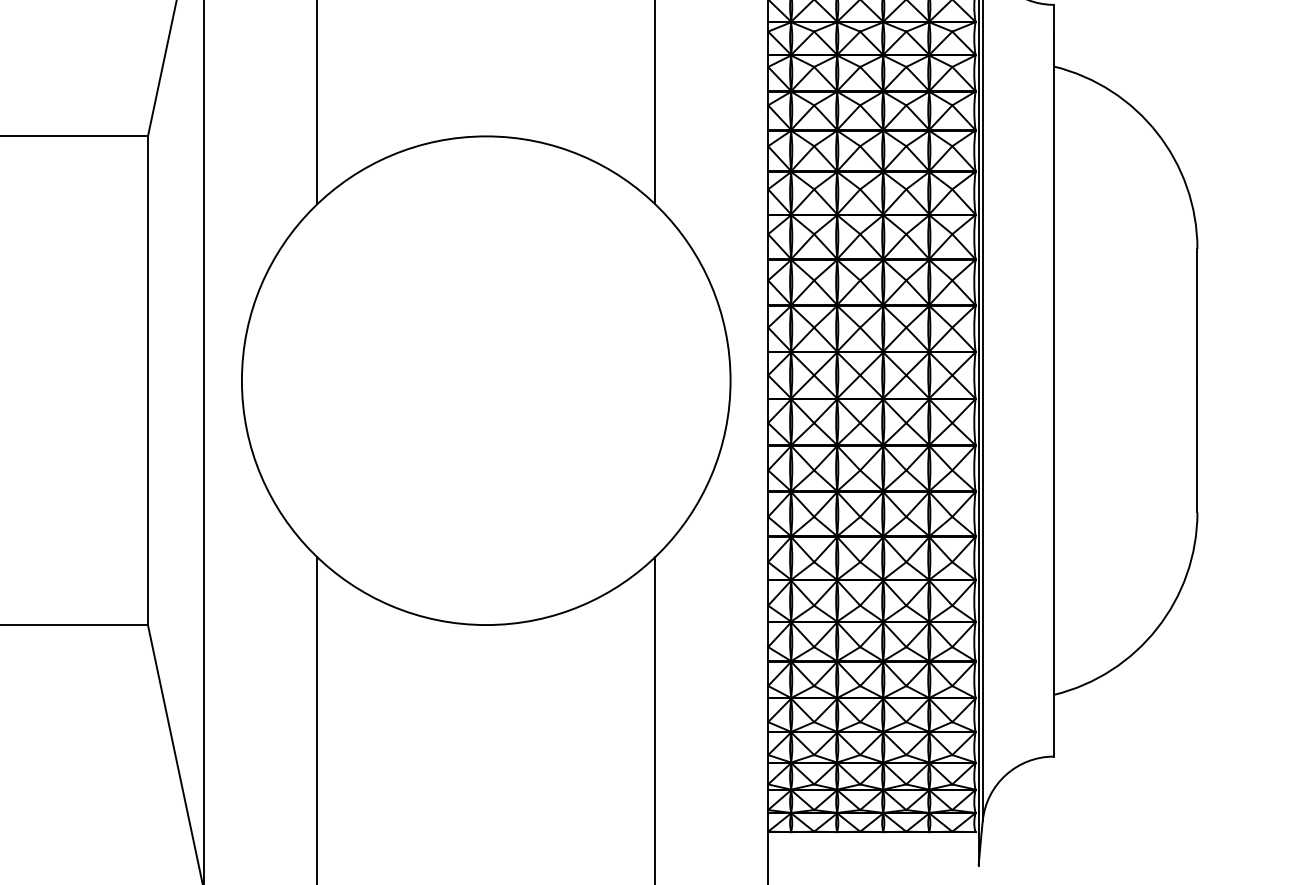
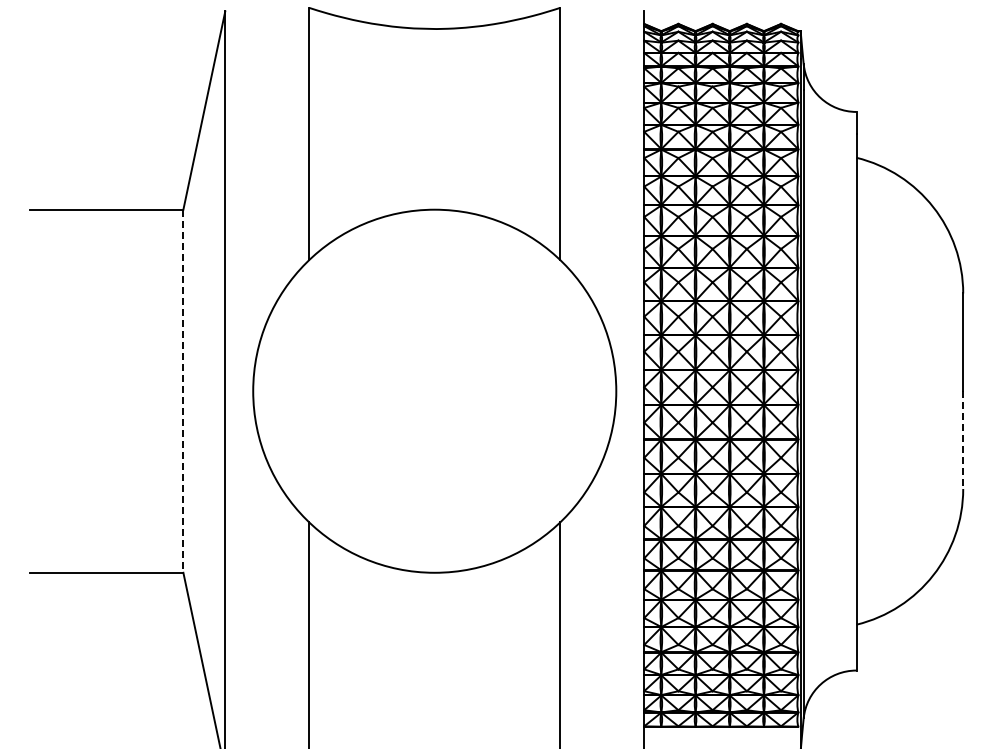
line: (148, 381) -> (183, 391), solid -> dashed
line: (1197, 447) -> (963, 440), solid -> dashed

